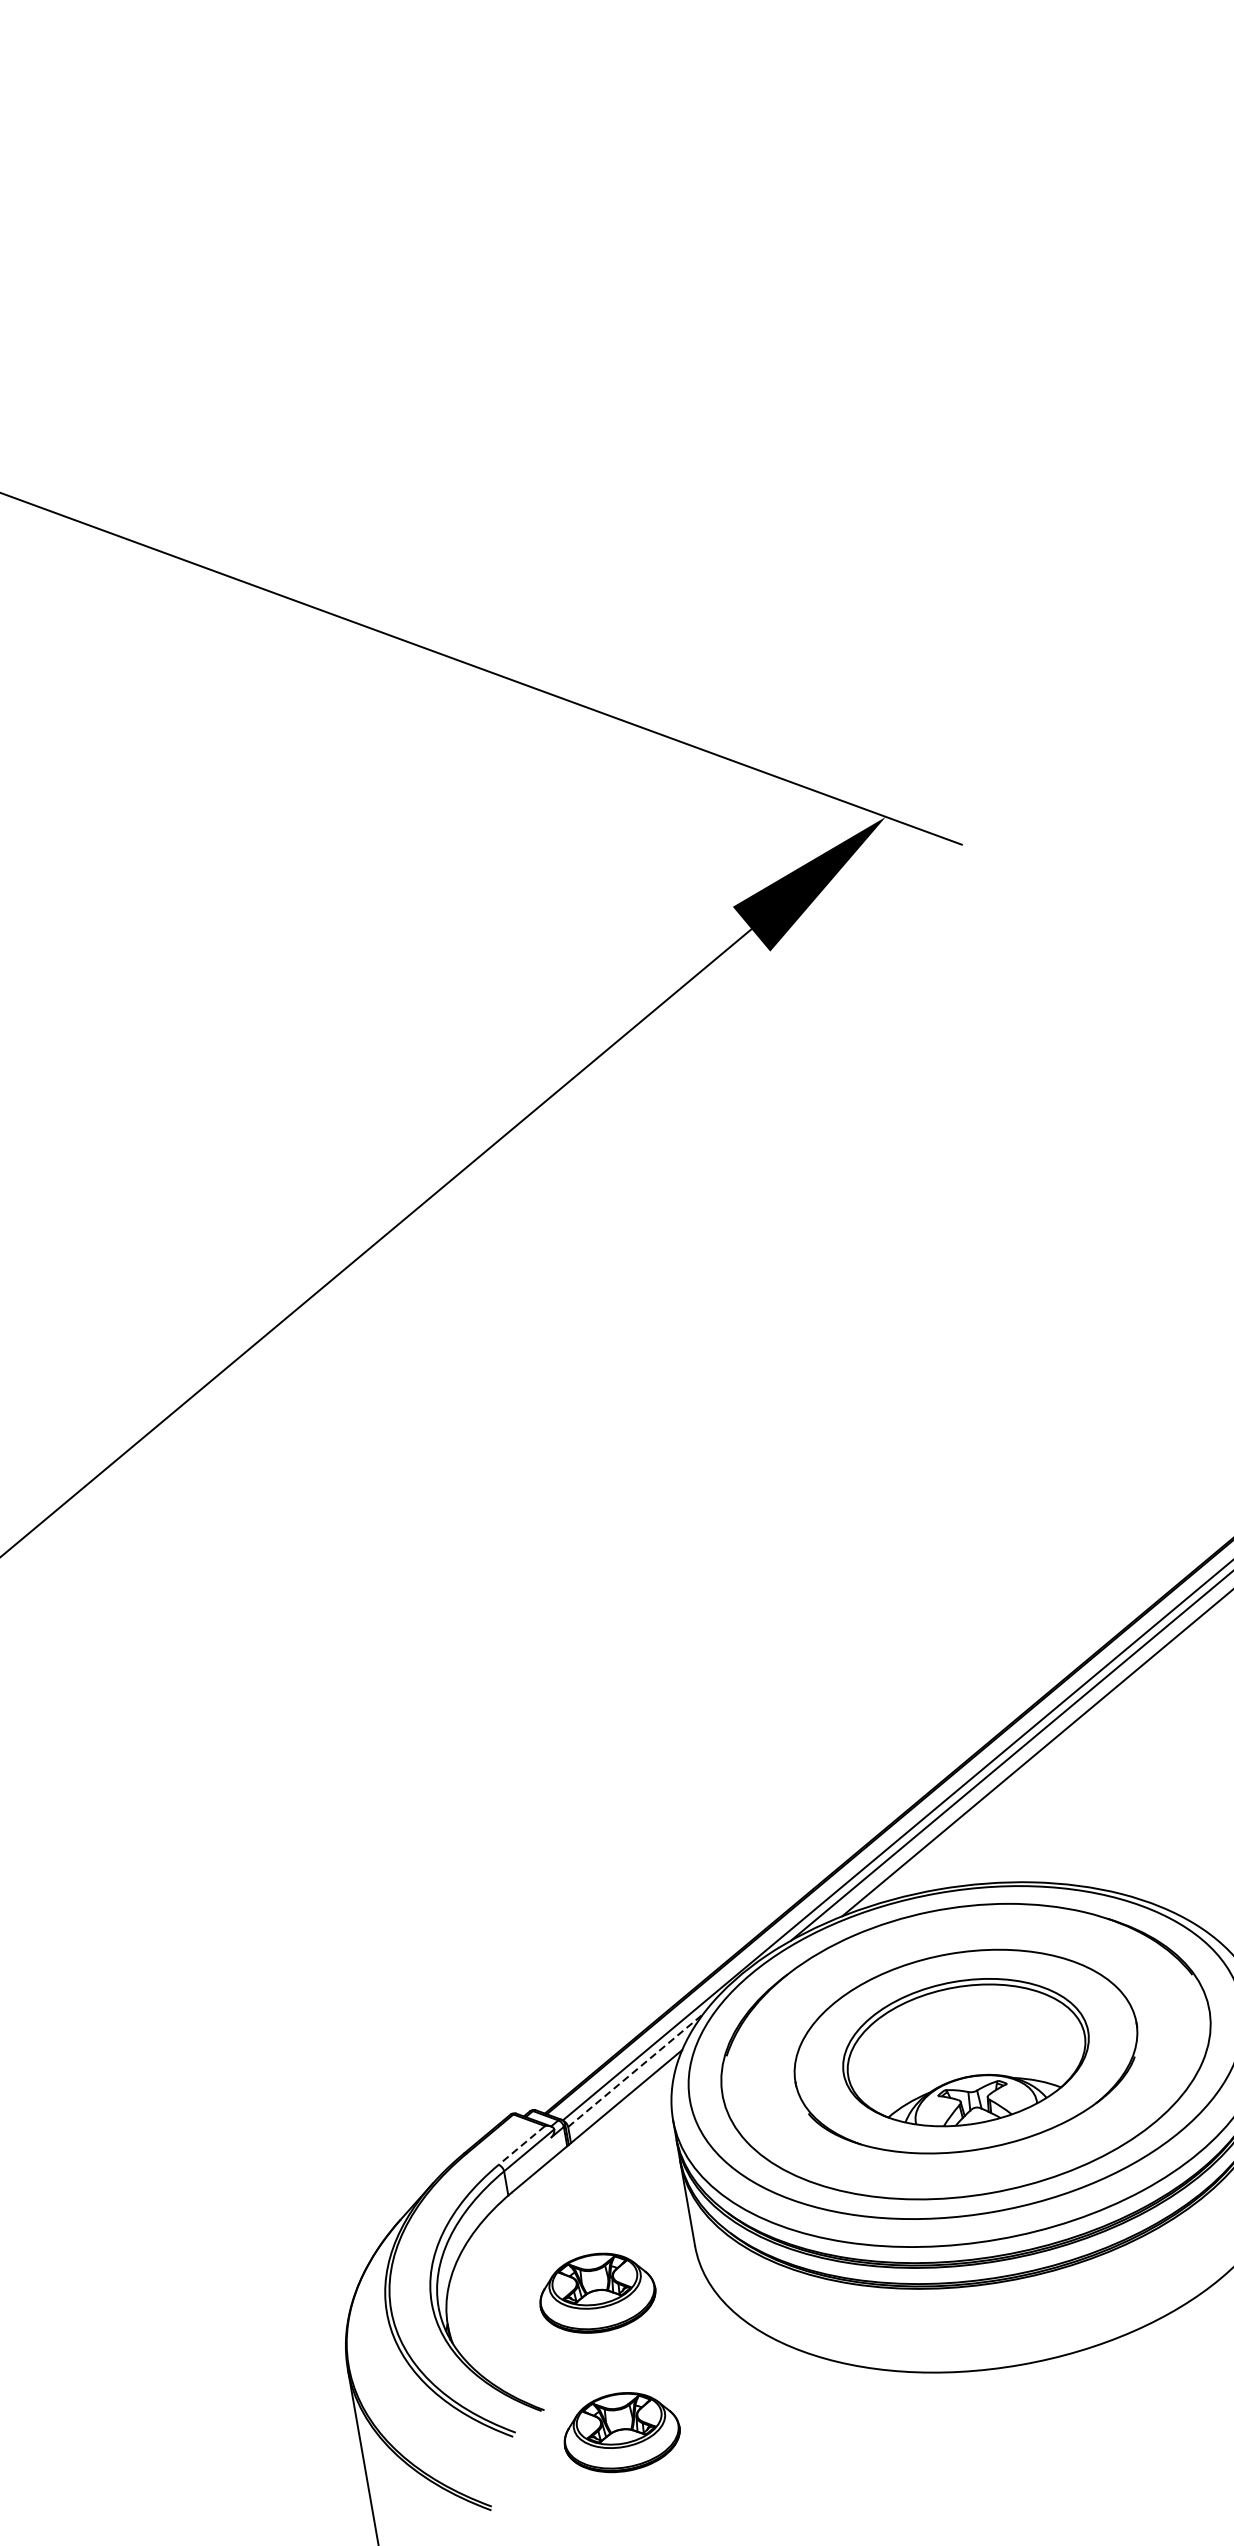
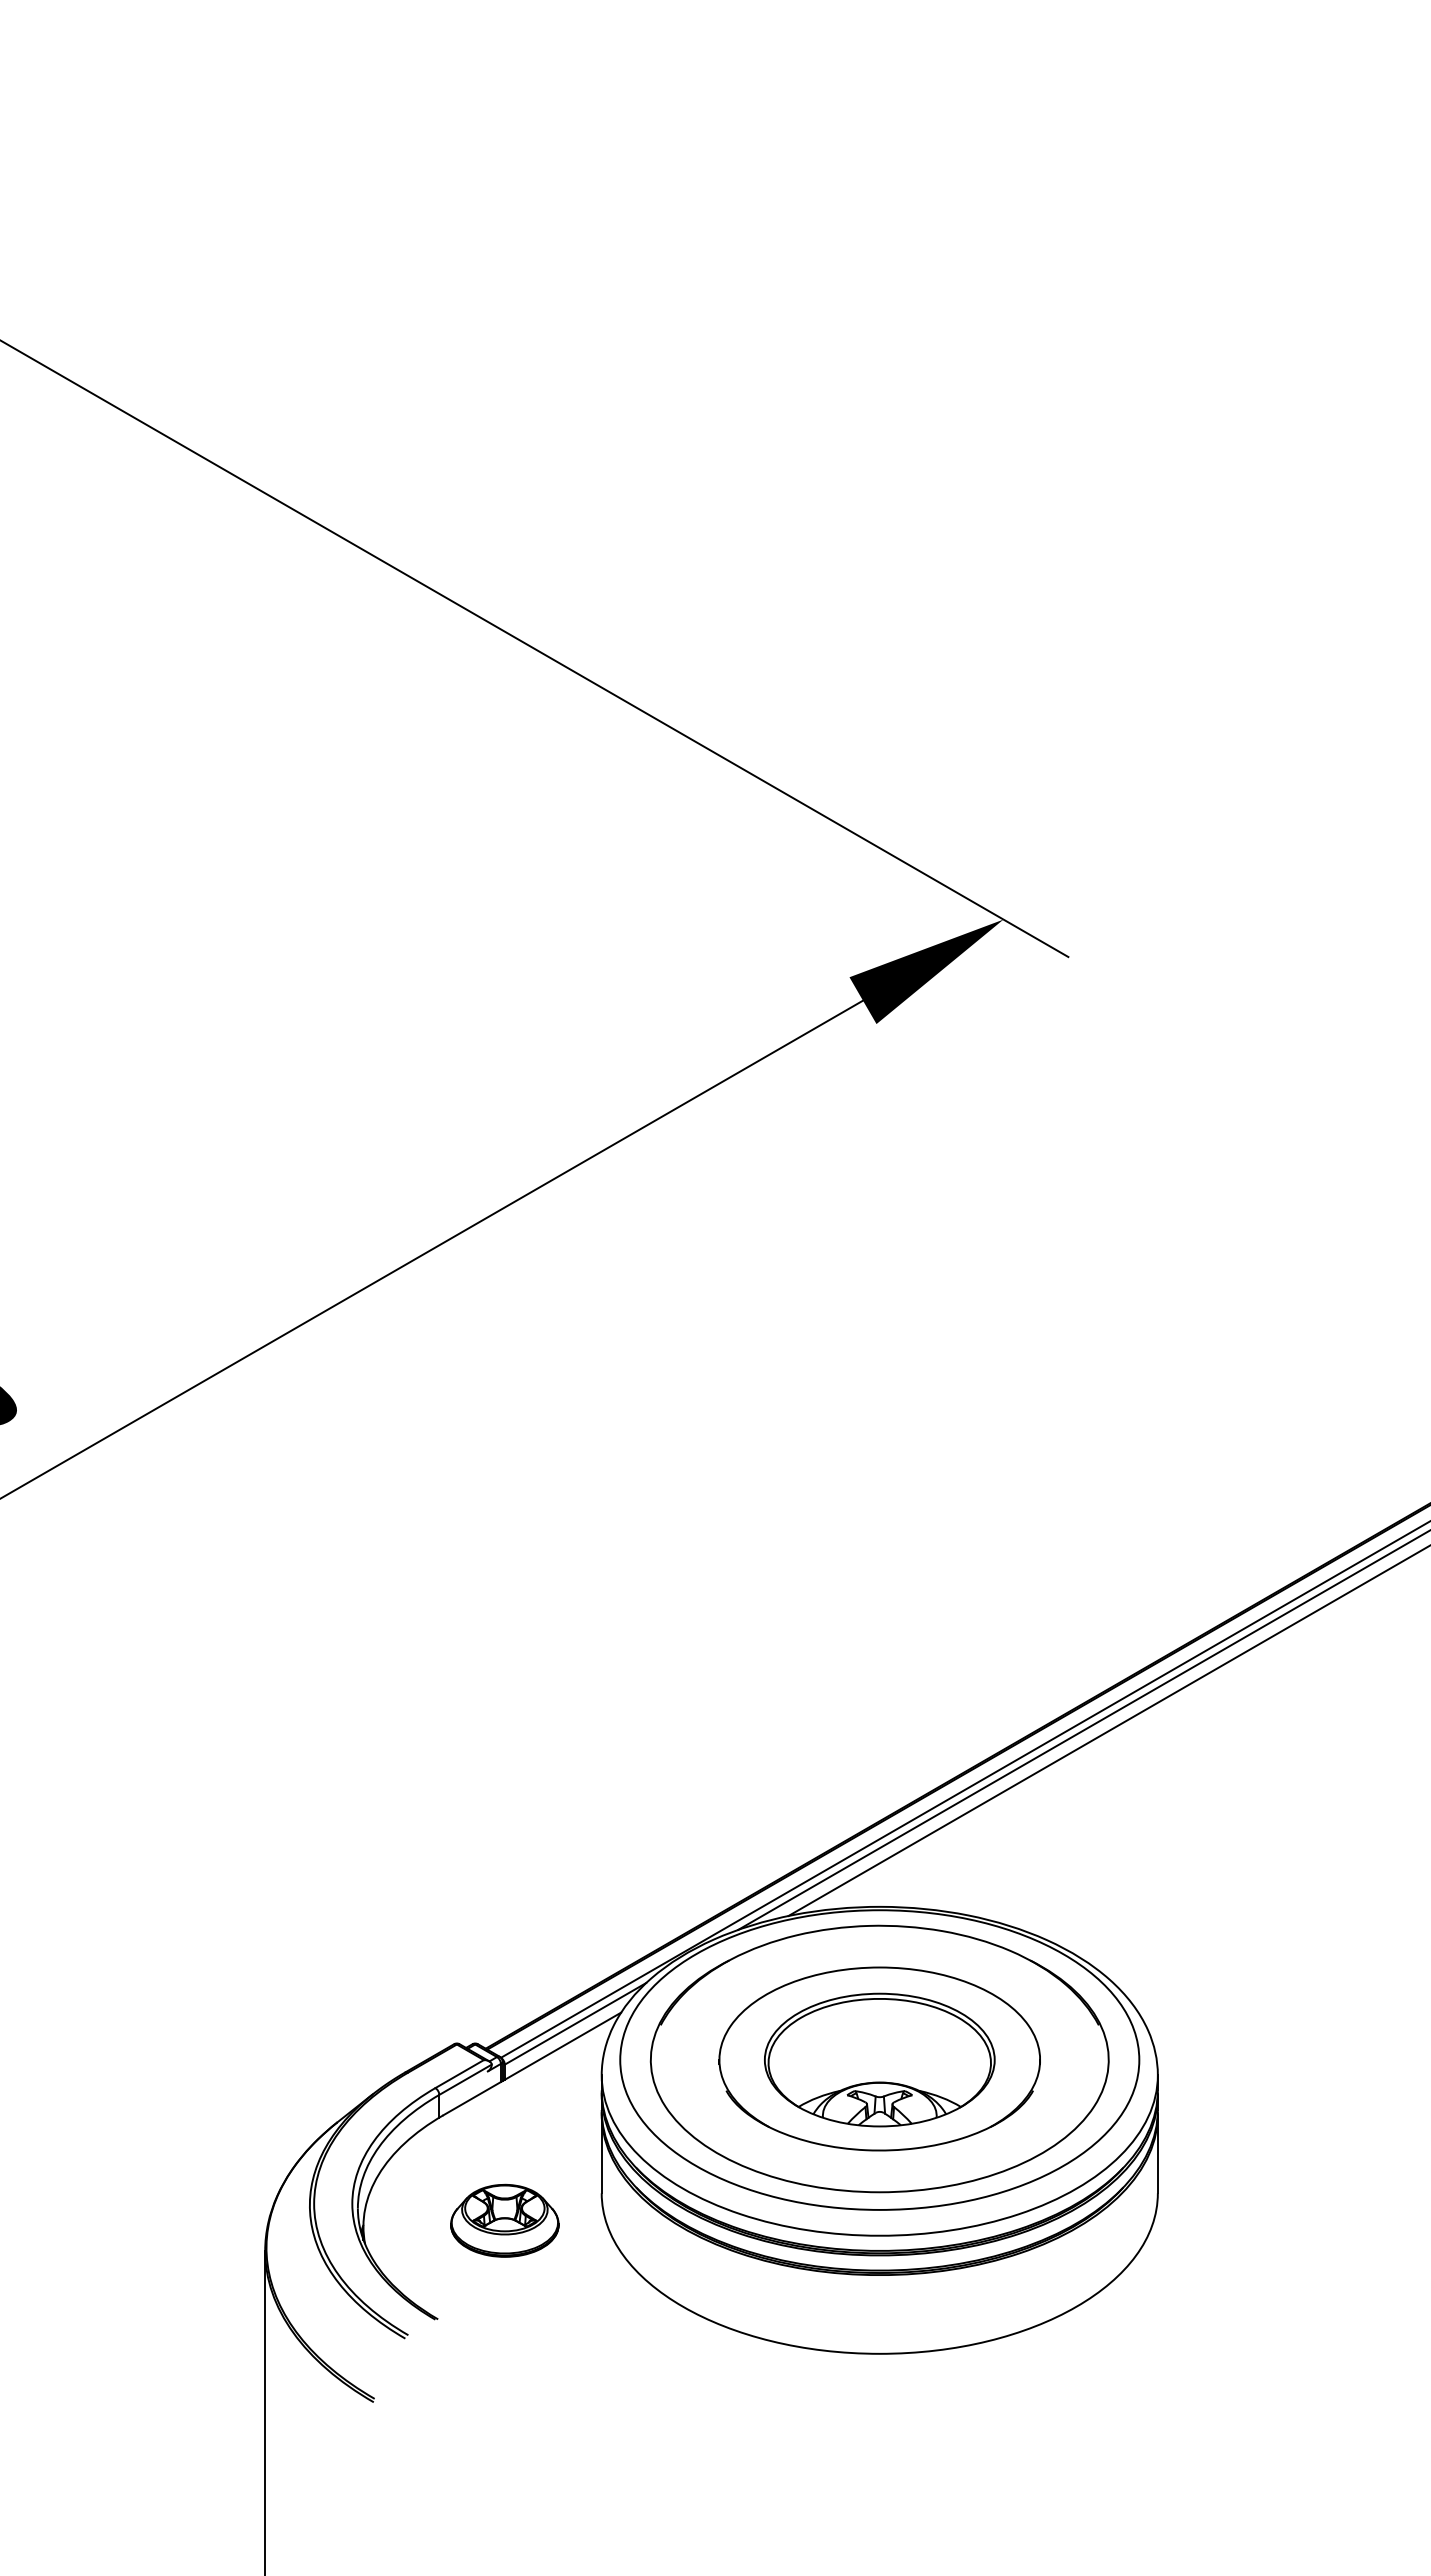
line: (635, 2070) -> (575, 2023), dashed -> solid
line: (521, 2145) -> (459, 2074), dashed -> solid
part: (621, 2432) -> (504, 2351), removed

